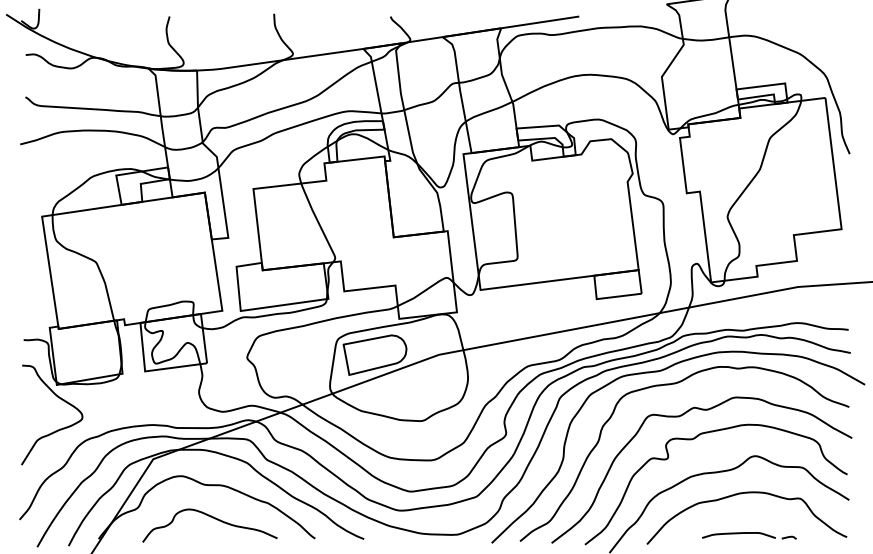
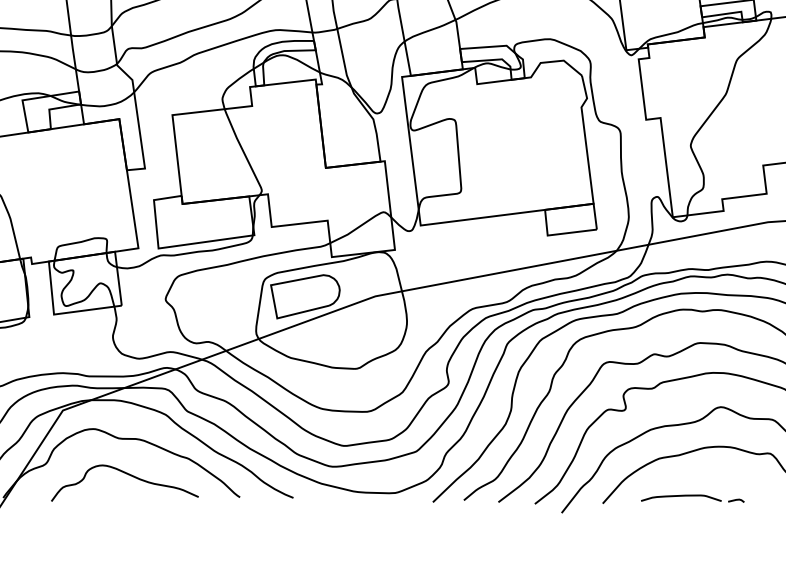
part: (749, 535) -> (692, 498), moved

